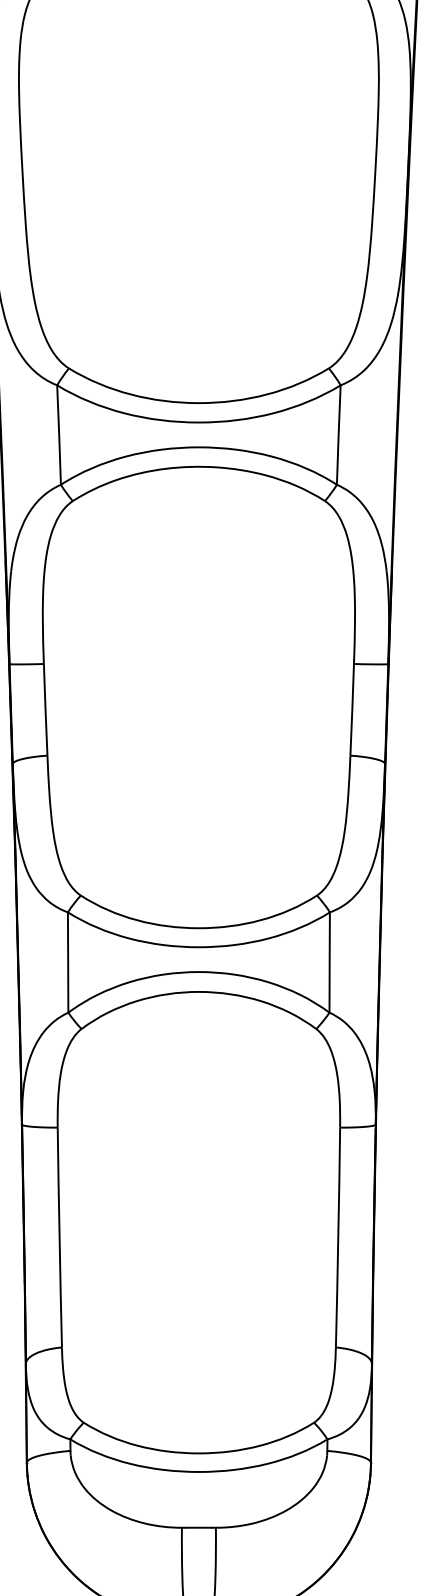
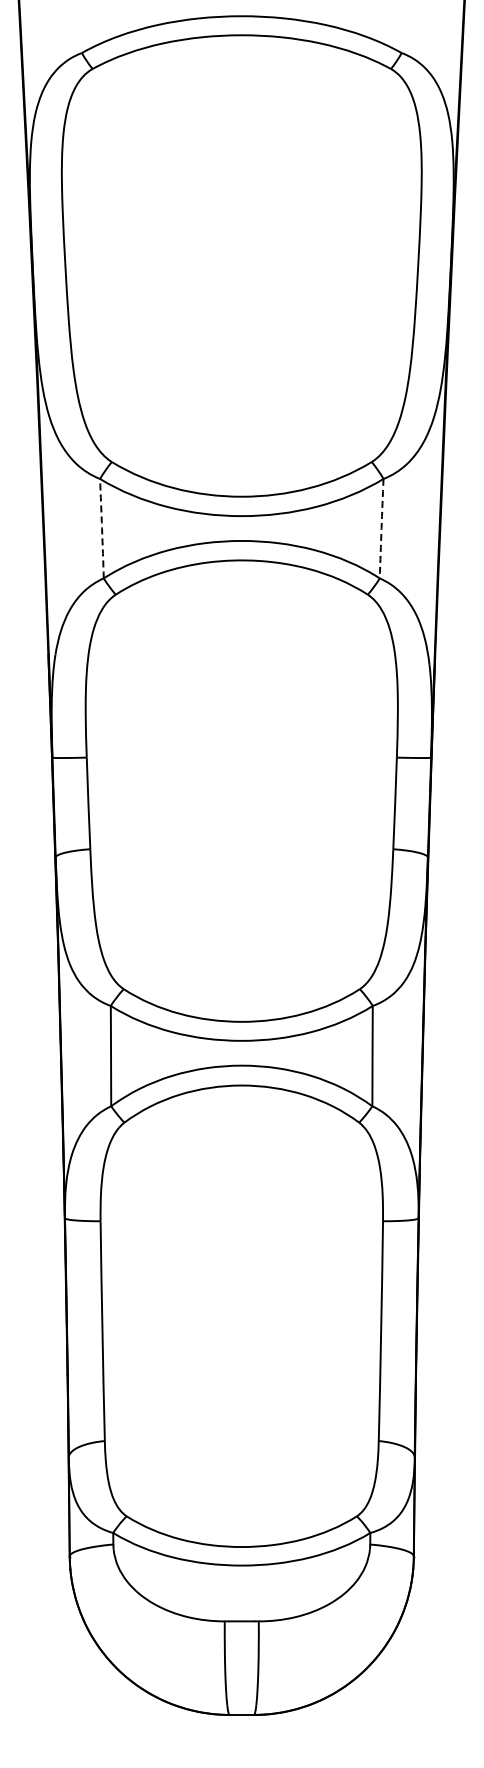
arc: (59, 434) -> (102, 528), solid -> dashed
arc: (338, 434) -> (381, 528), solid -> dashed

